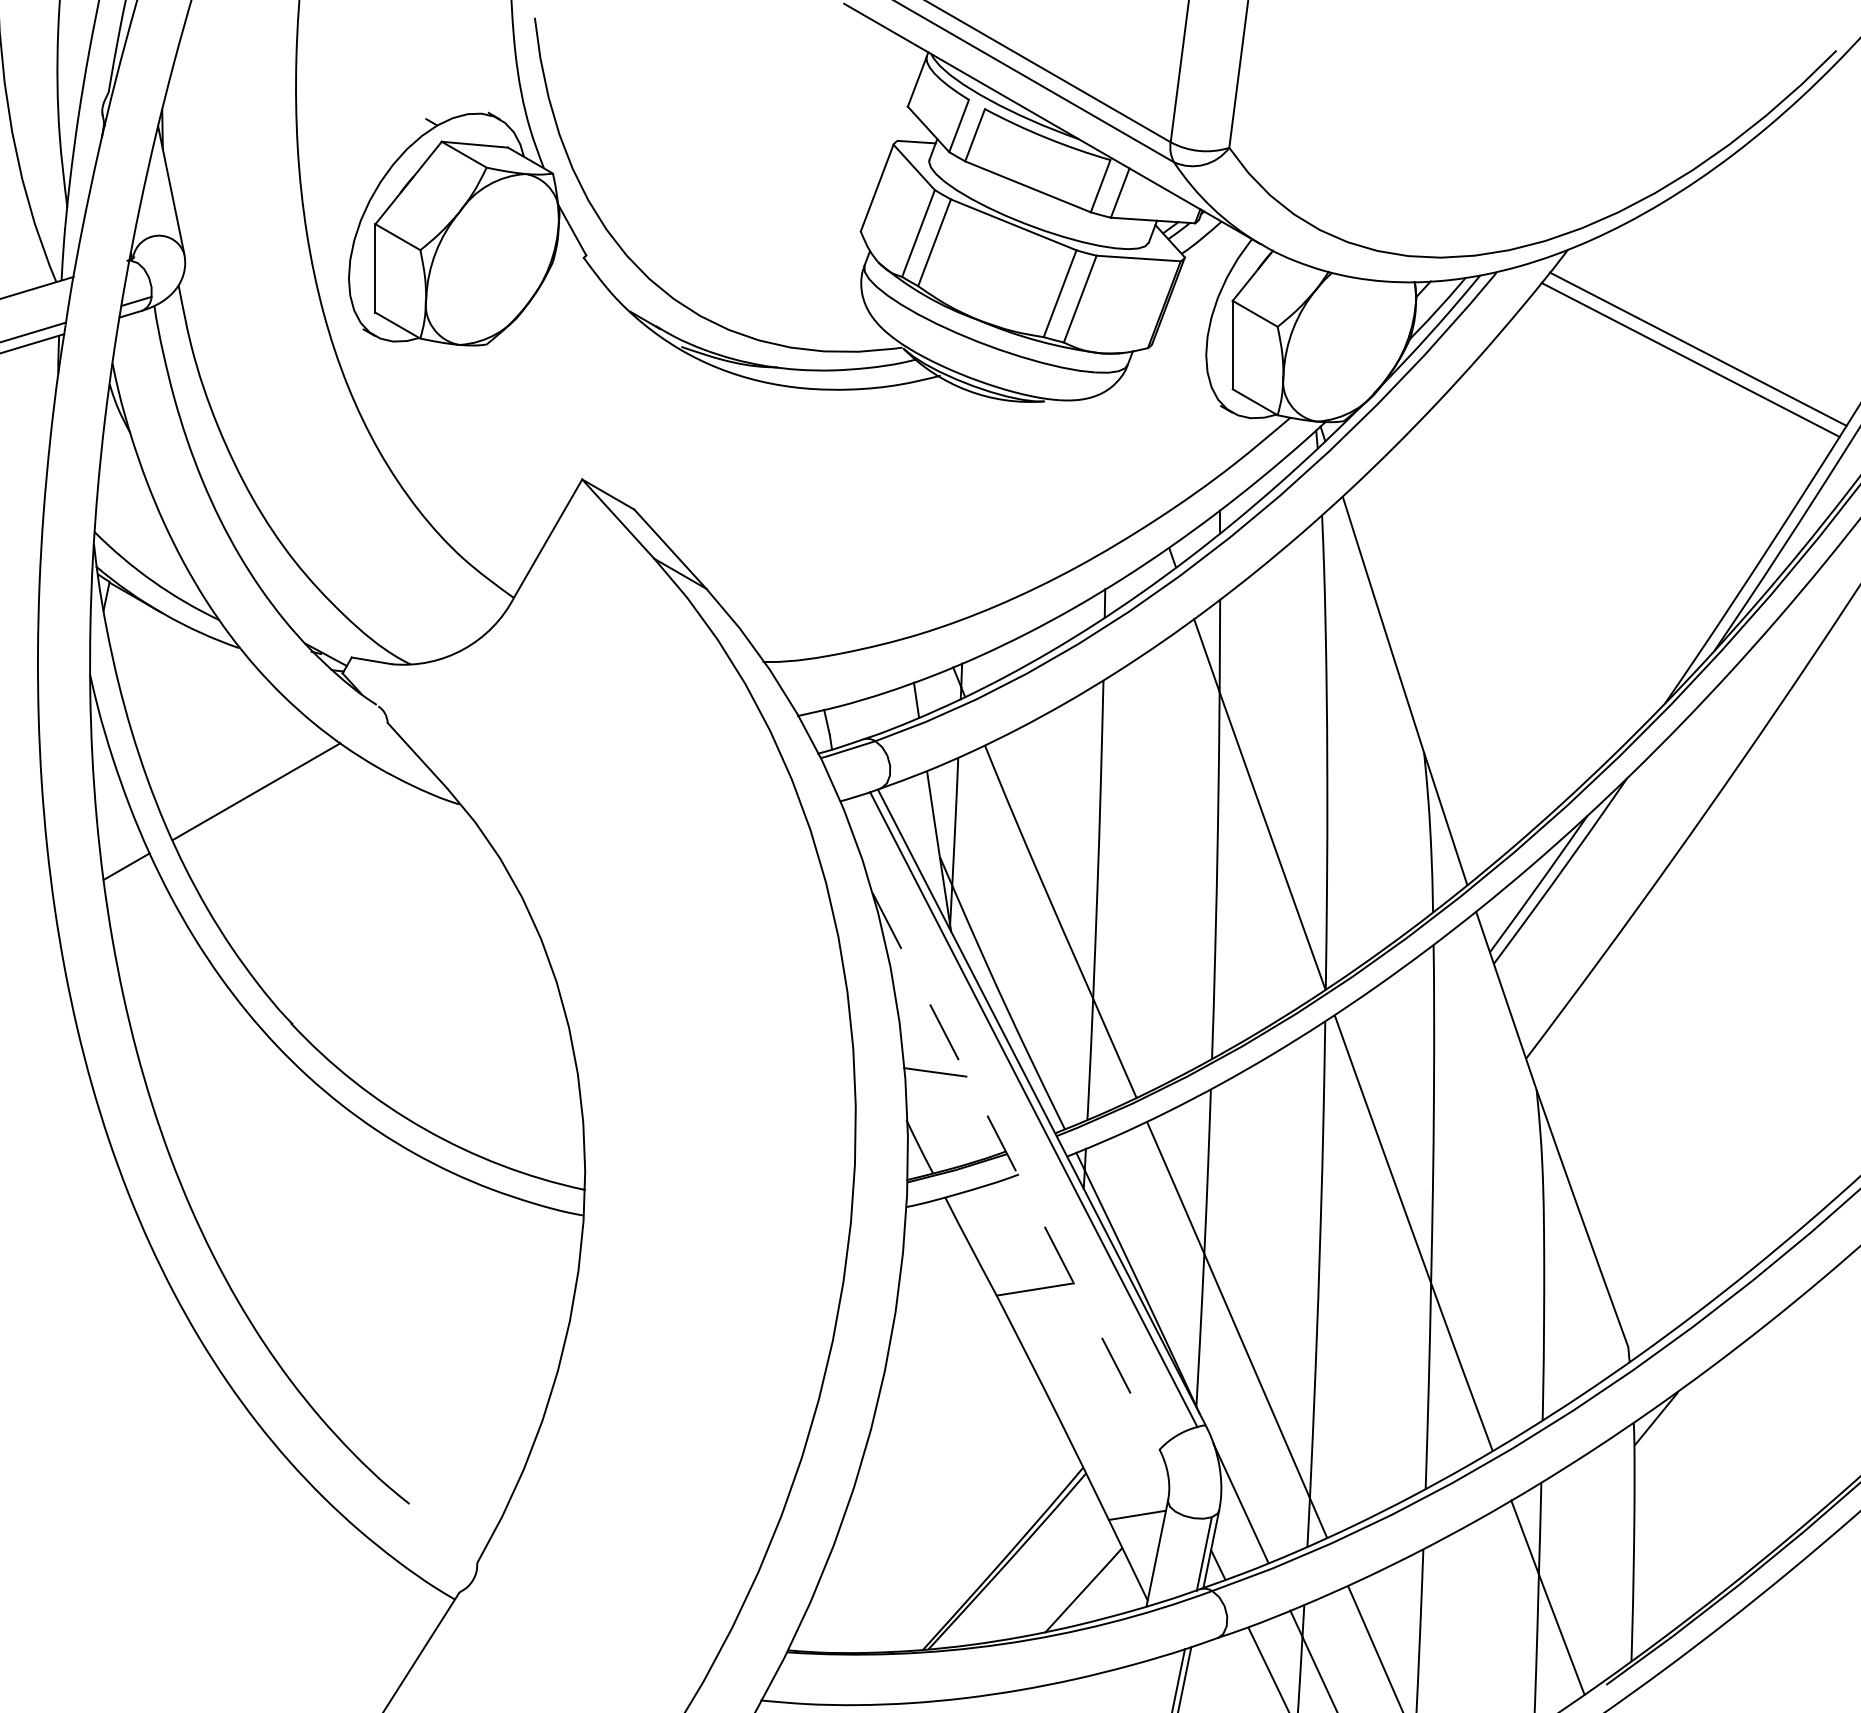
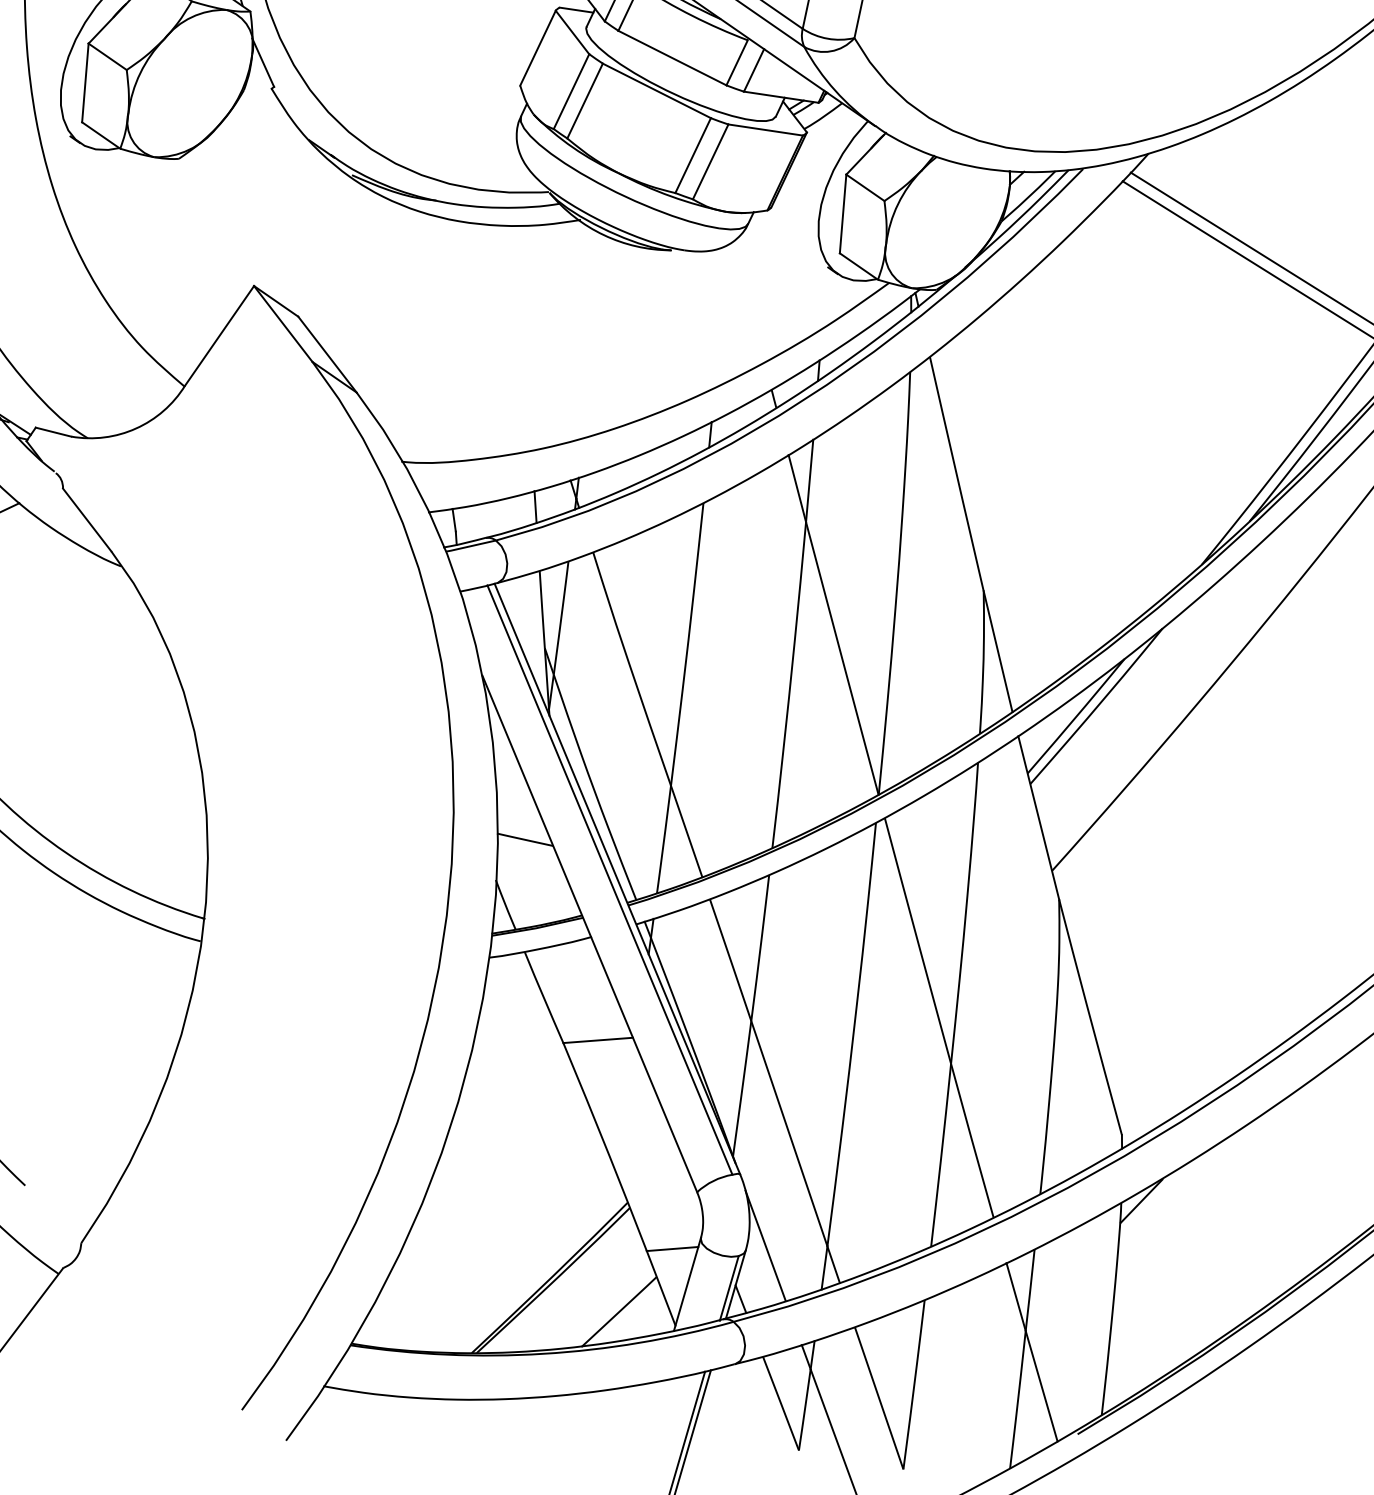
line: (1016, 1171) -> (590, 933), dashed -> solid

